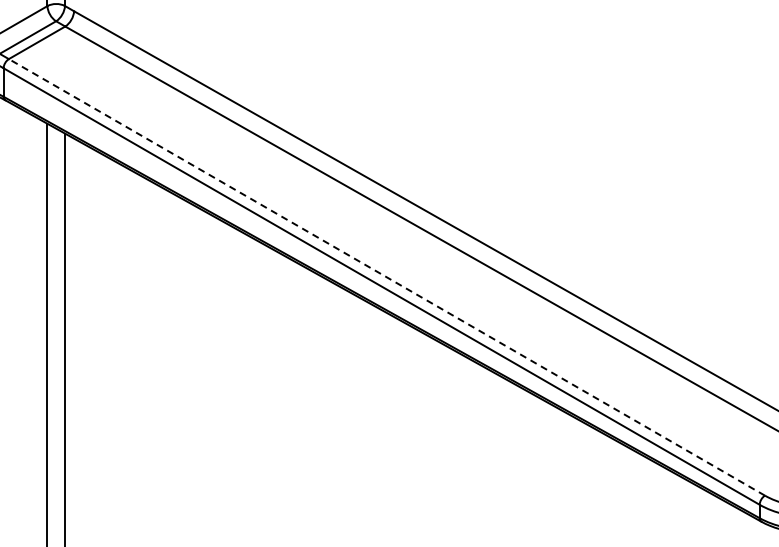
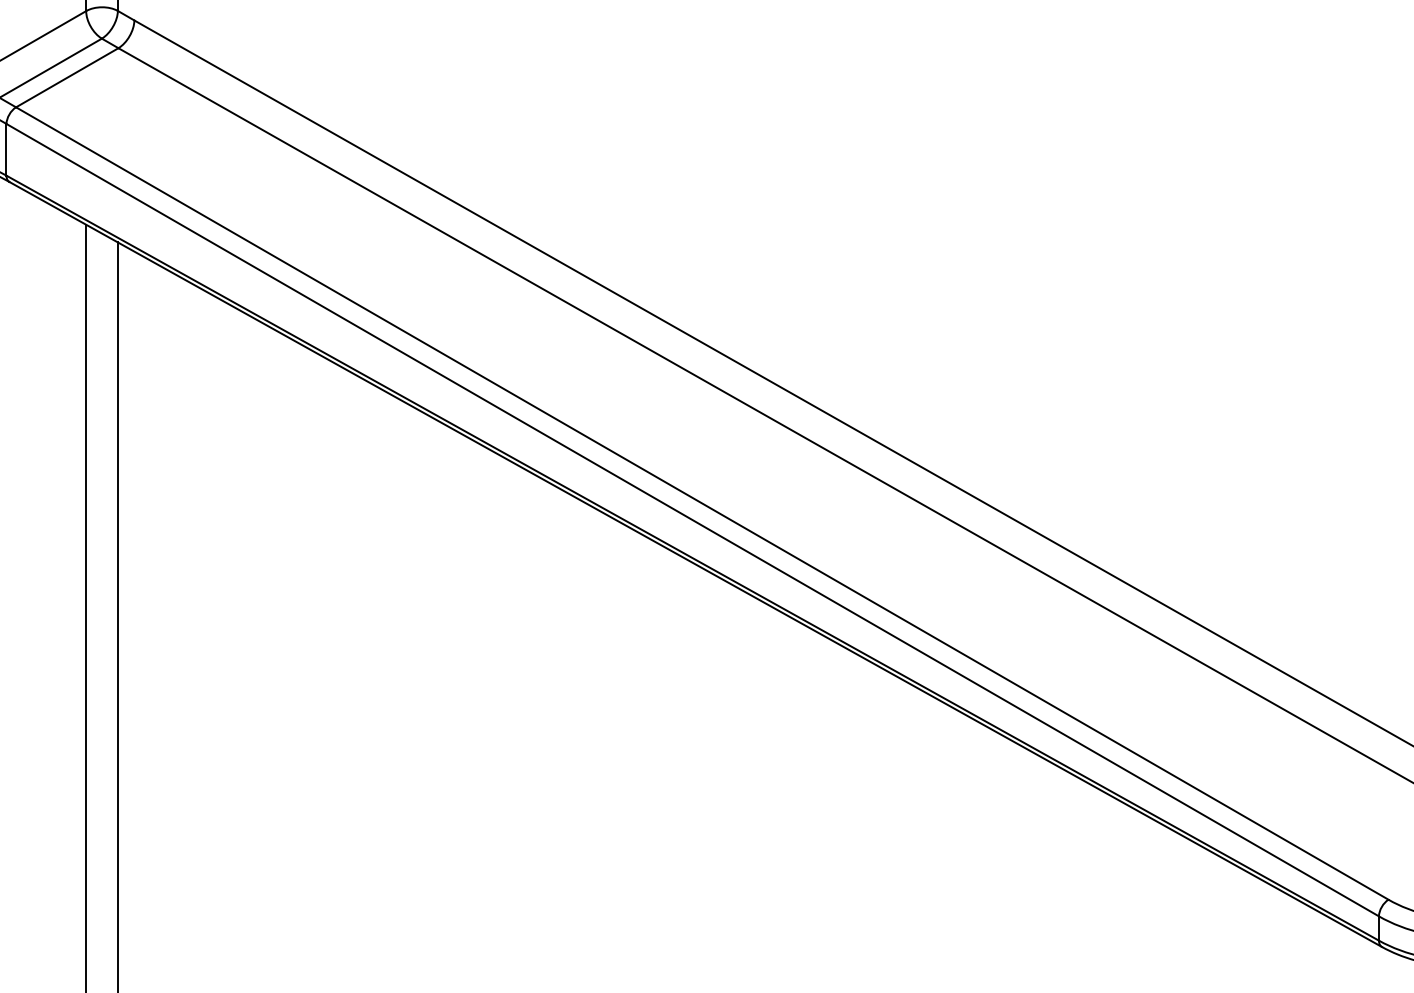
line: (386, 277) -> (701, 503), dashed -> solid

